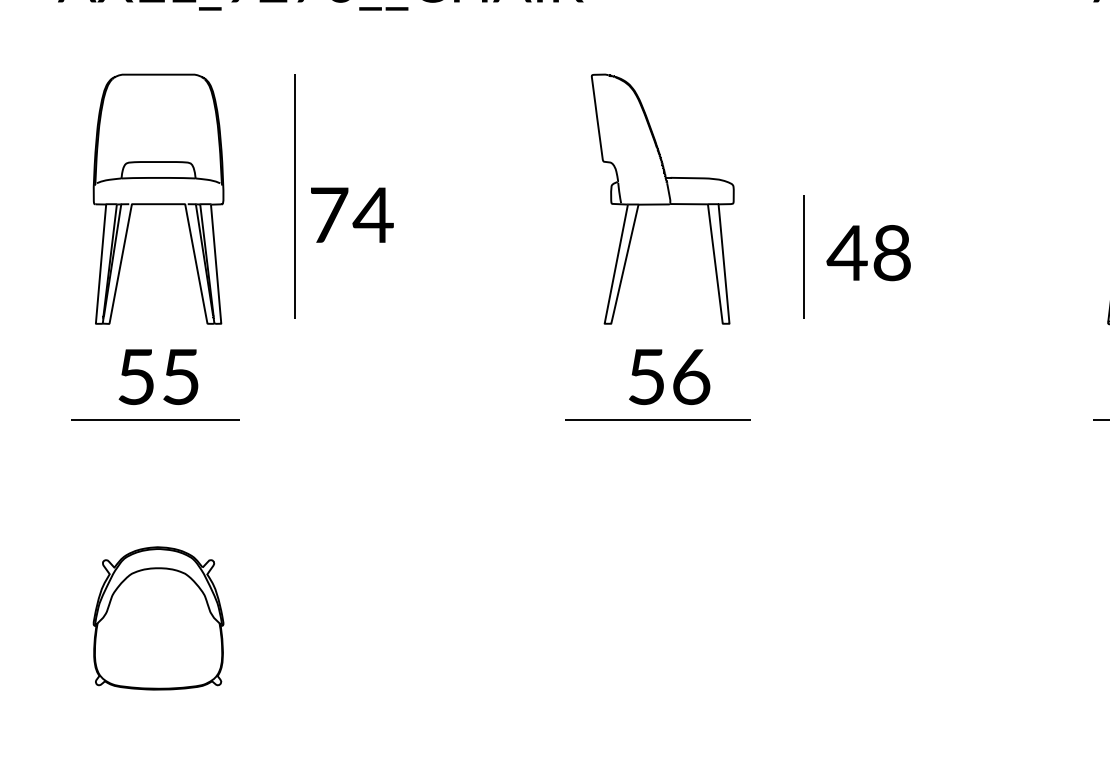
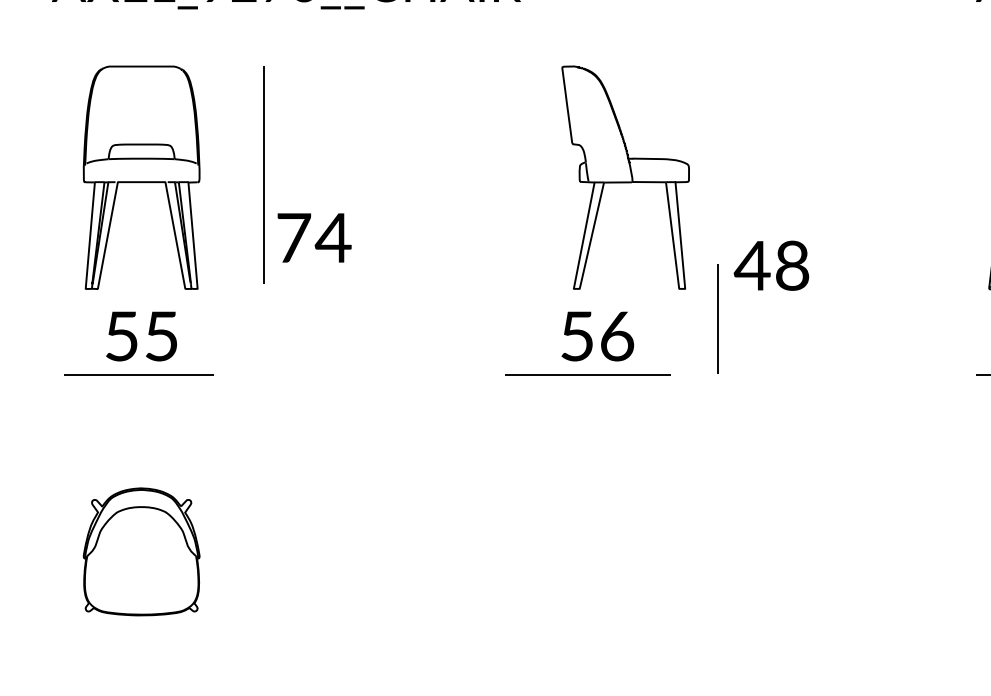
part: (662, 198) -> (625, 177), moved
text: (352, 214) -> (314, 237), moved
text: (868, 252) -> (771, 265), moved
line: (803, 256) -> (717, 318), moved

